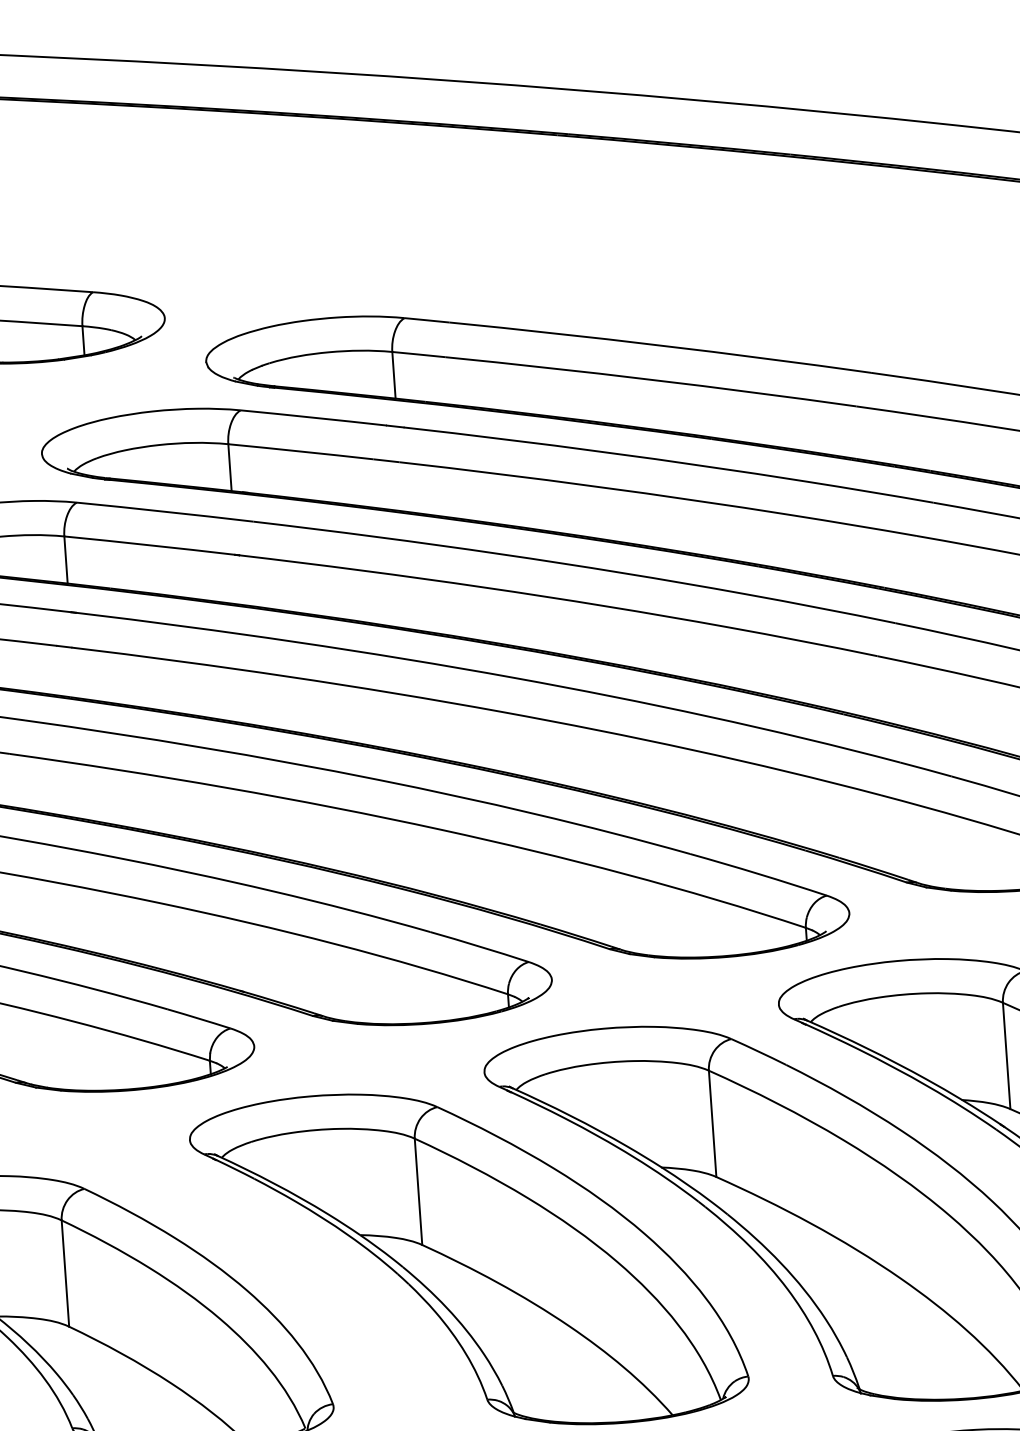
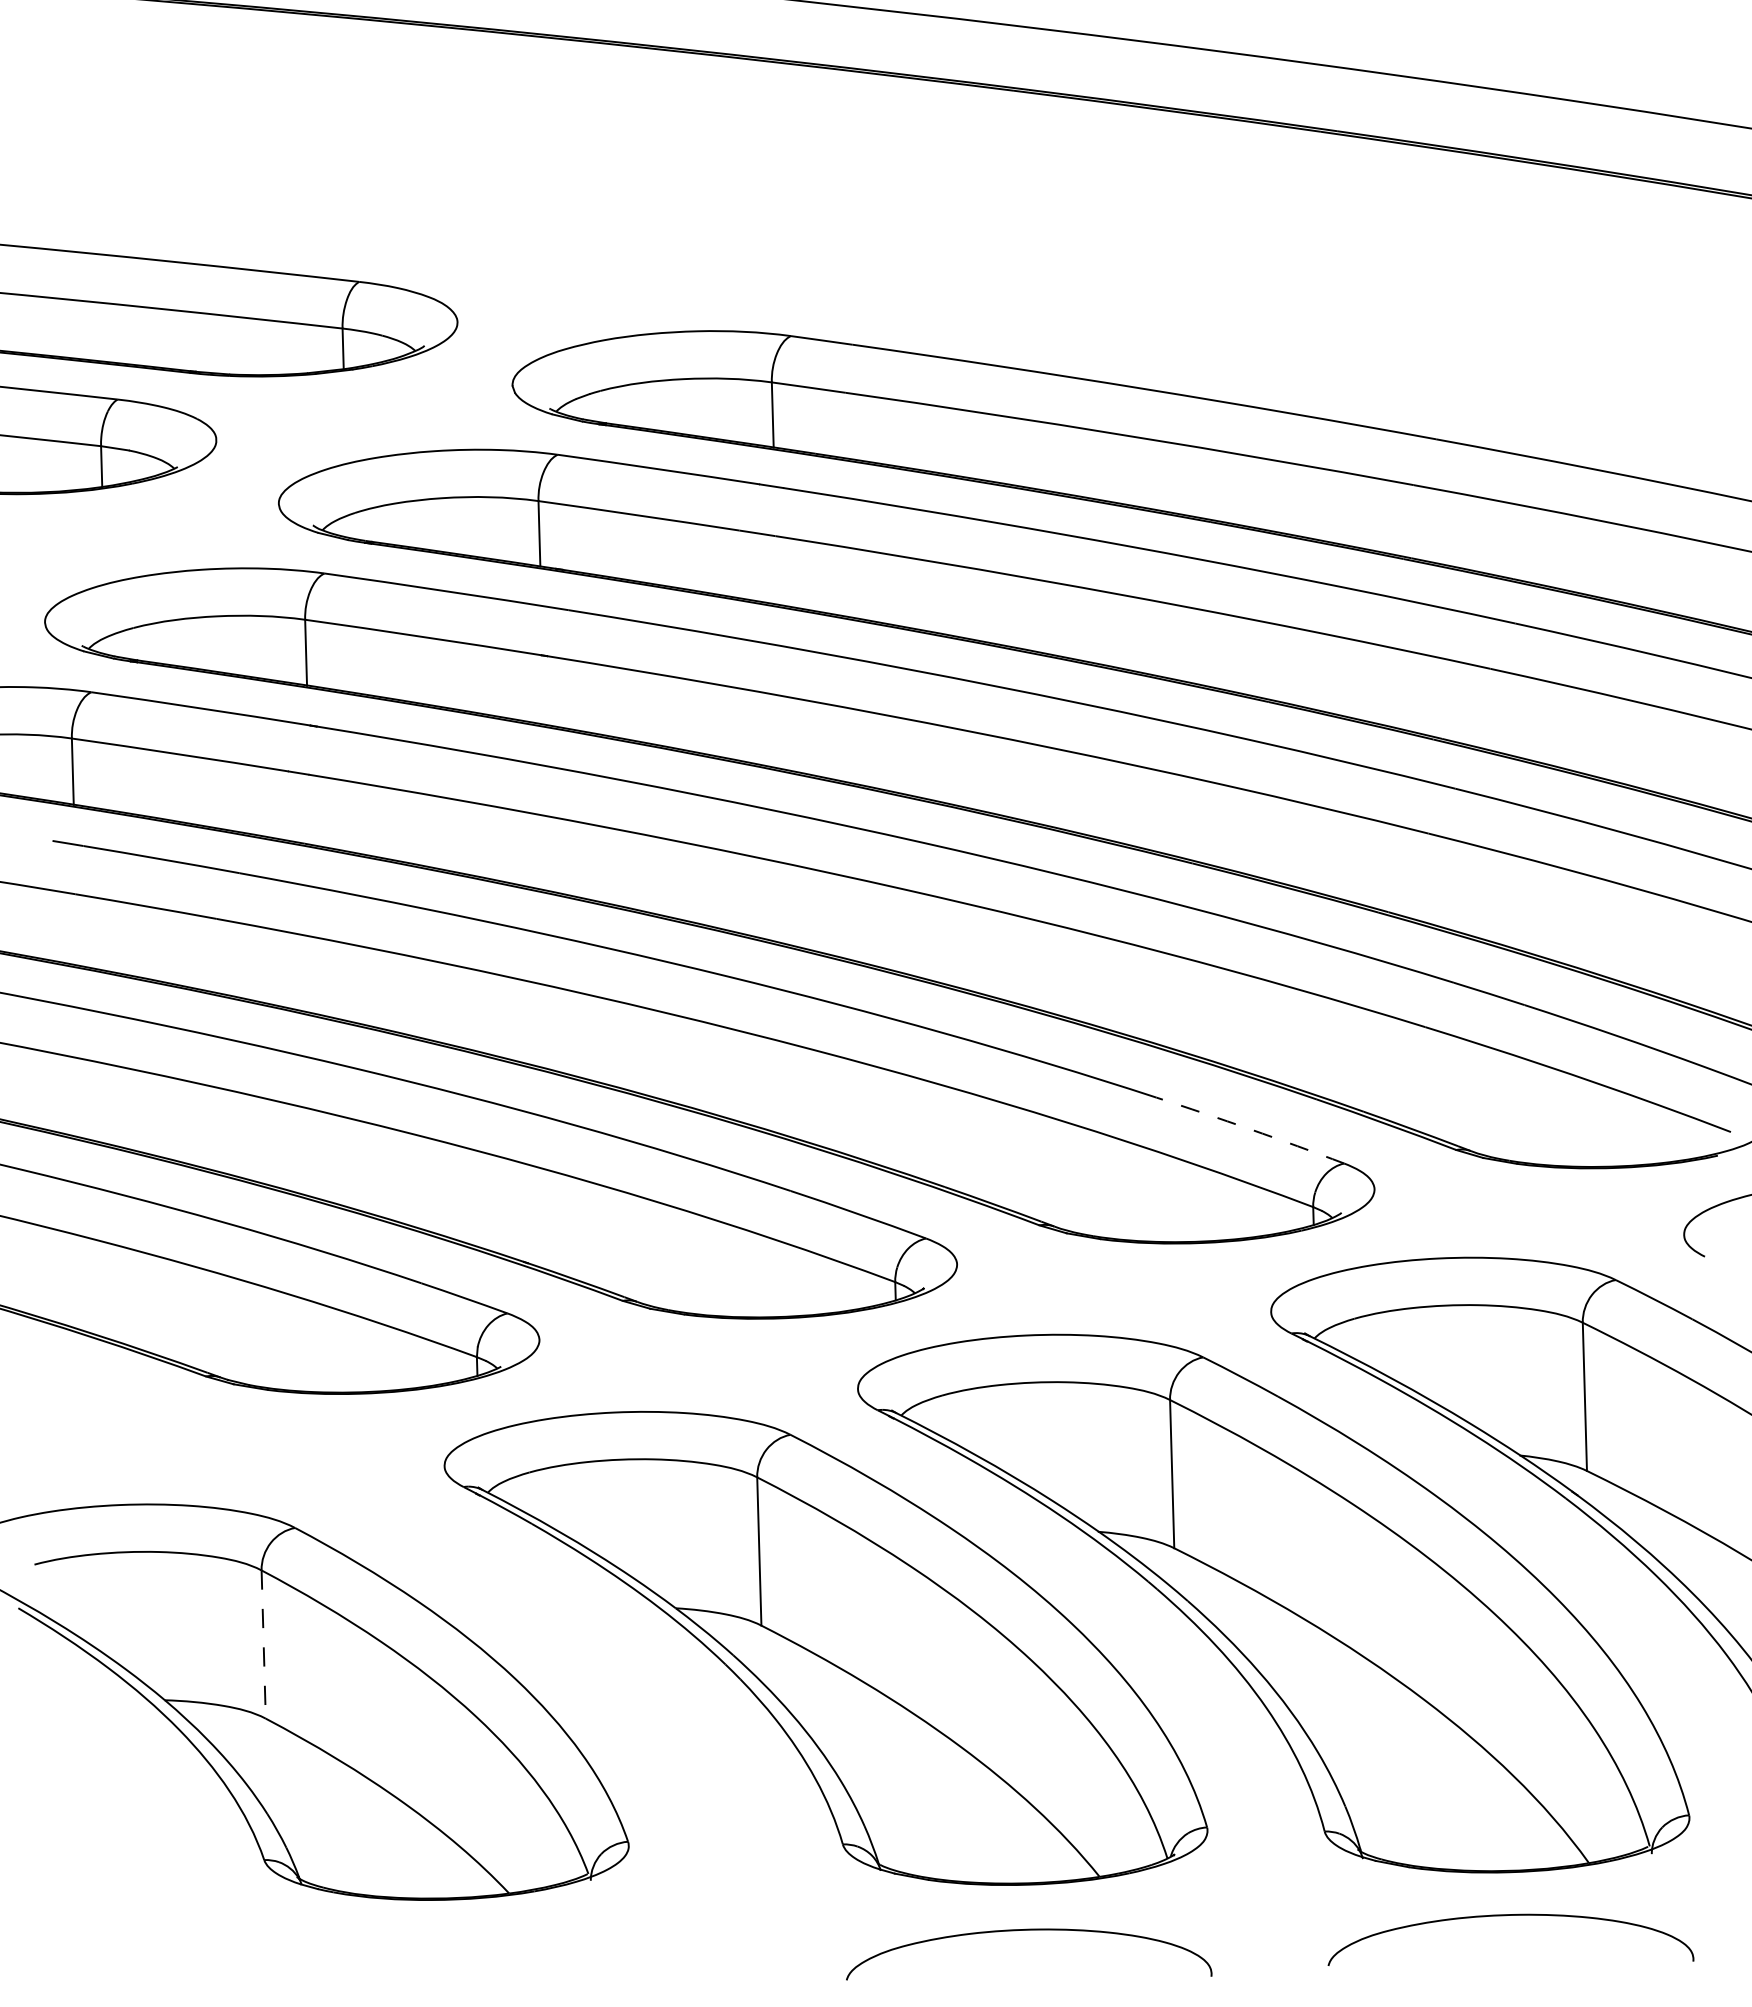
arc: (758, 874) -> (1250, 1129), solid -> dashed
line: (65, 1274) -> (263, 1645), solid -> dashed

